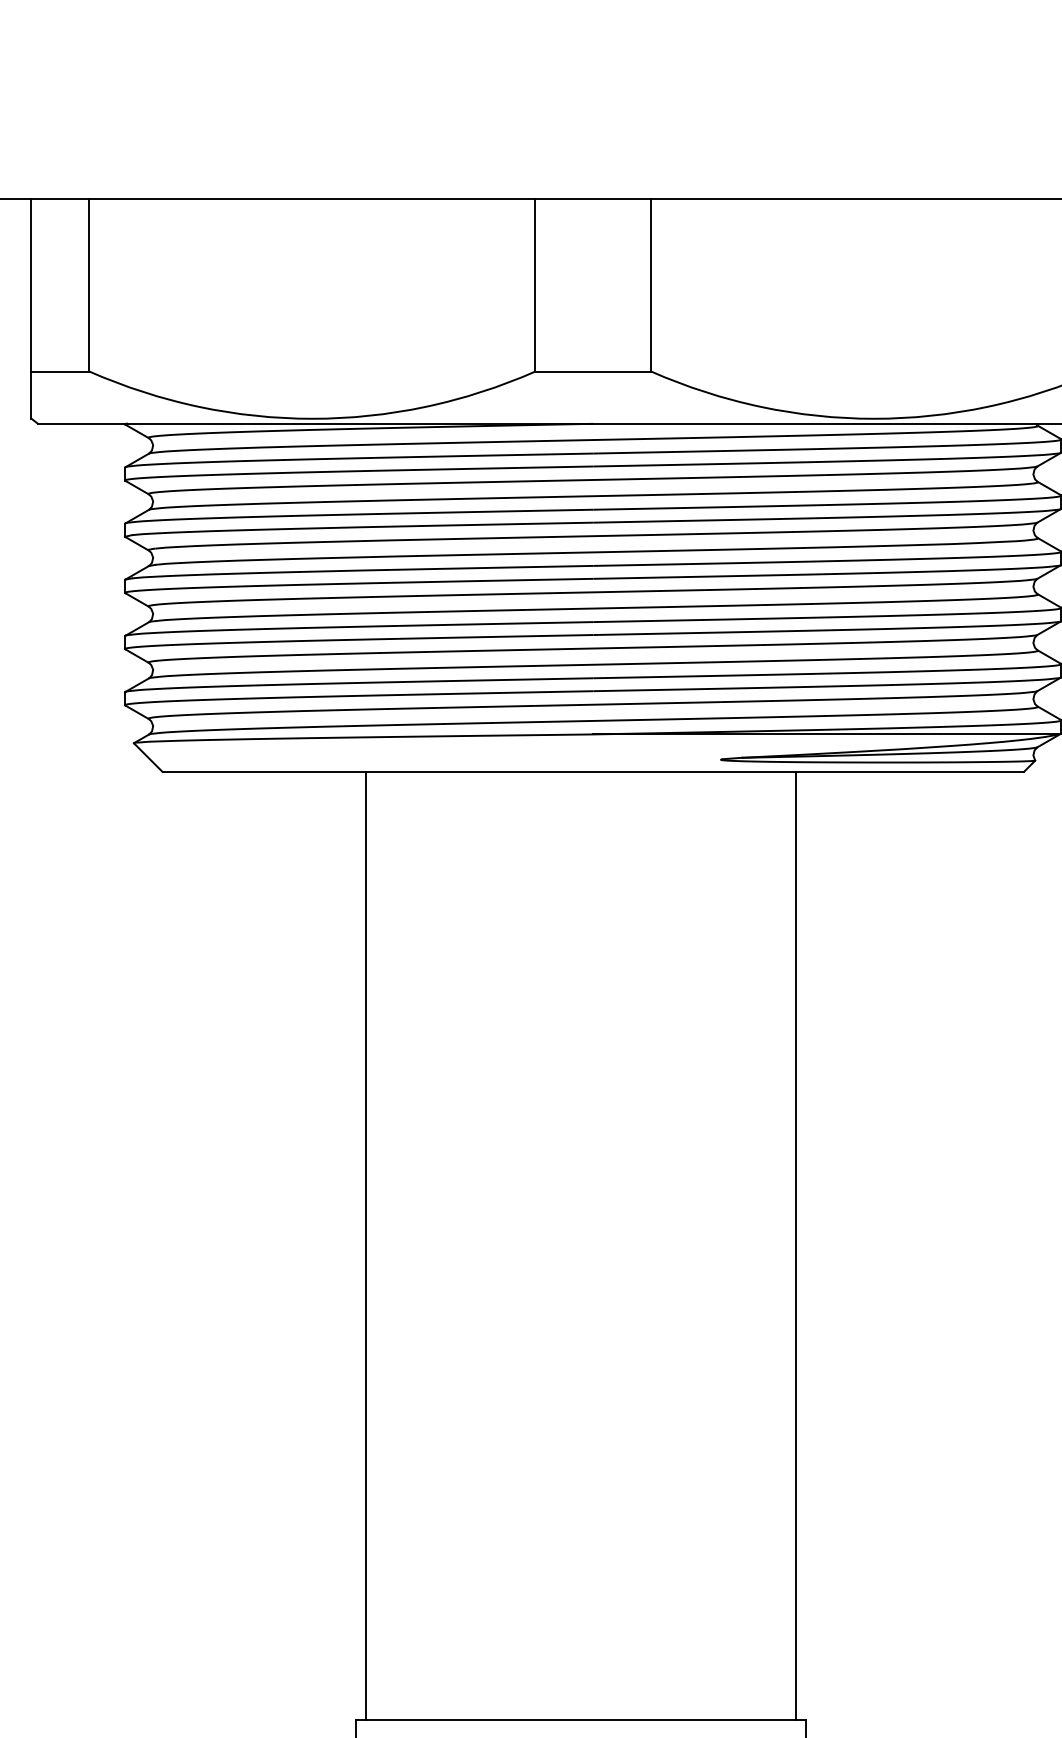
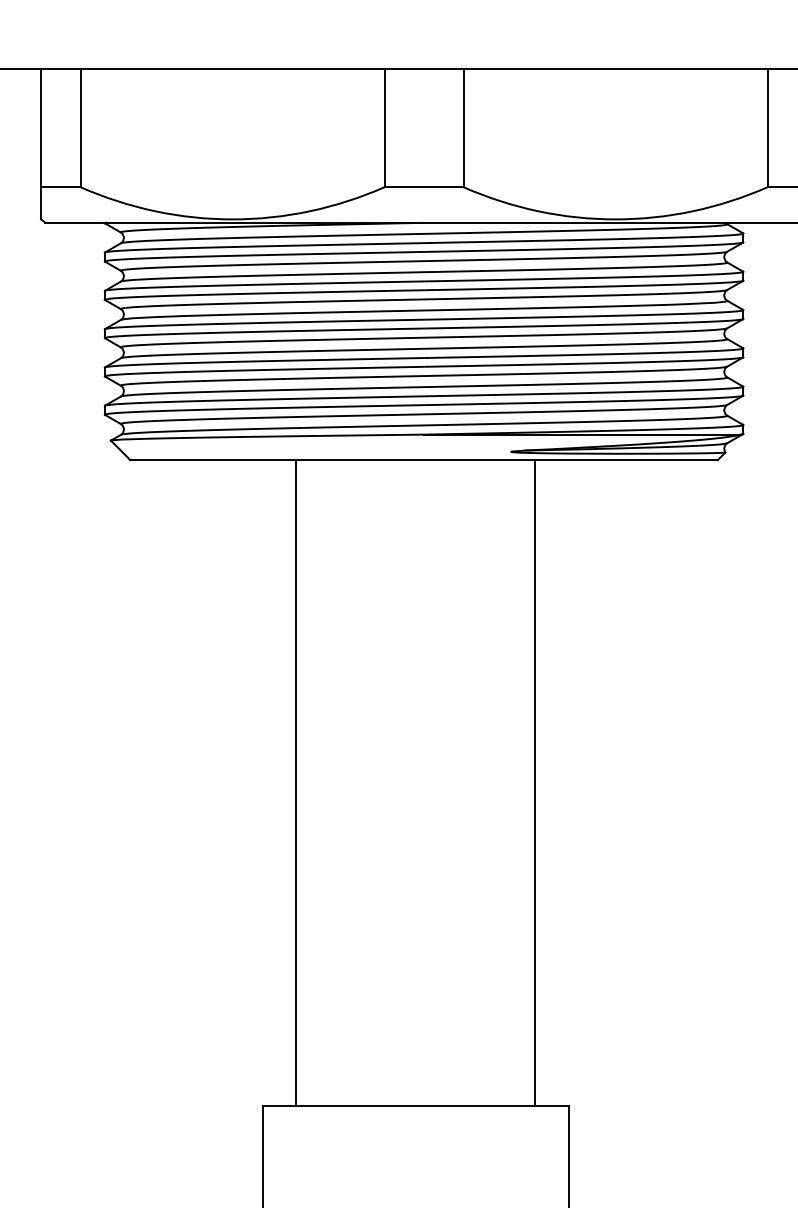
line: (365, 1246) -> (295, 783), moved
line: (796, 1246) -> (534, 783), moved

